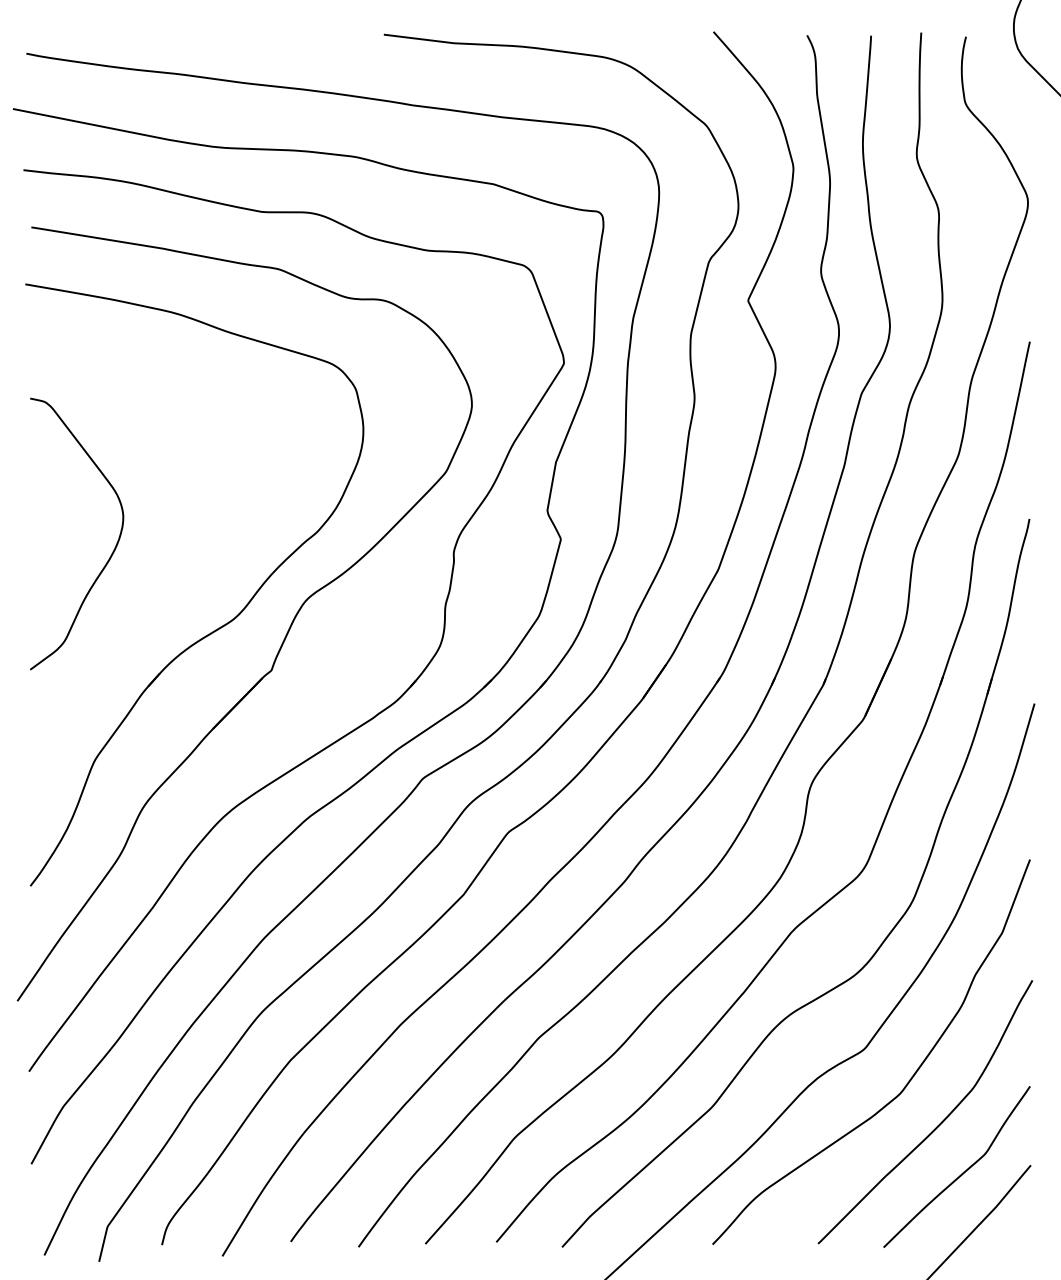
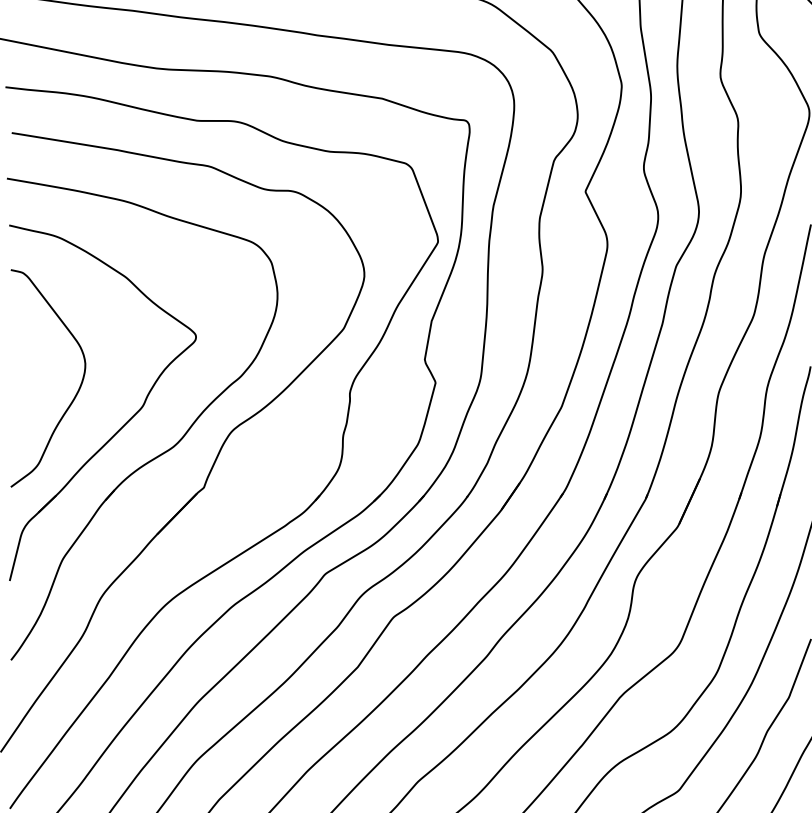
part: (172, 590) -> (124, 423), added

